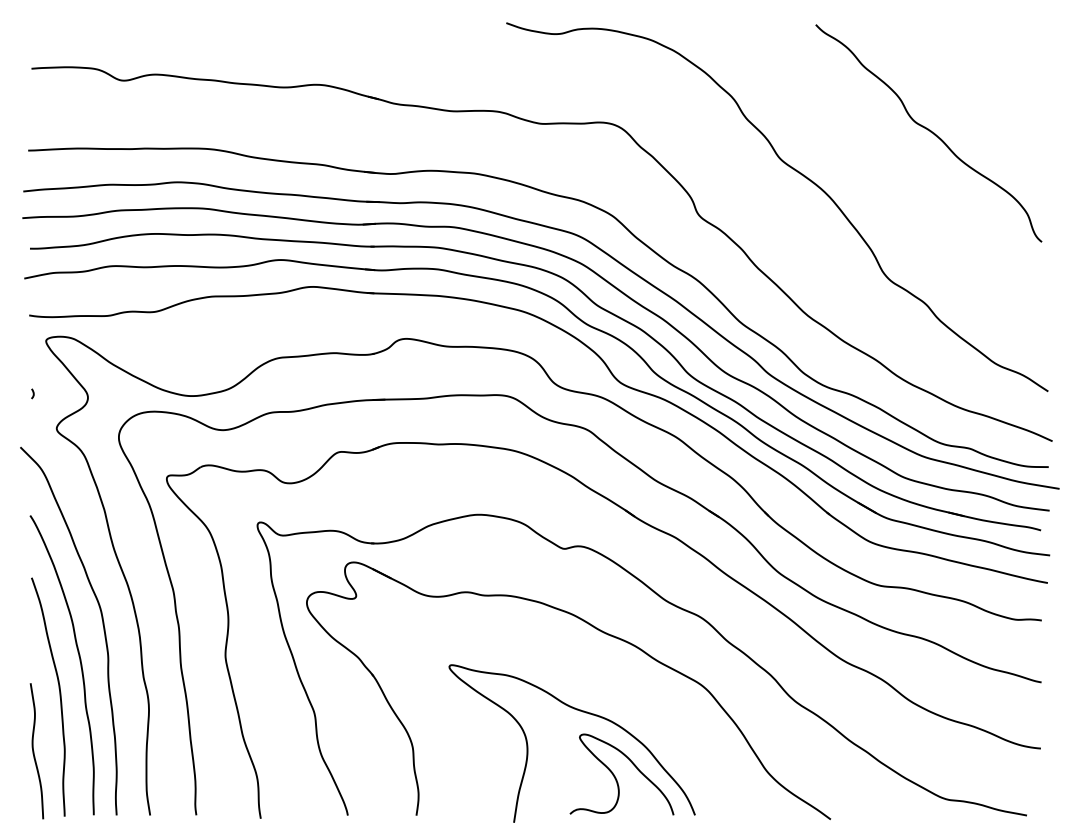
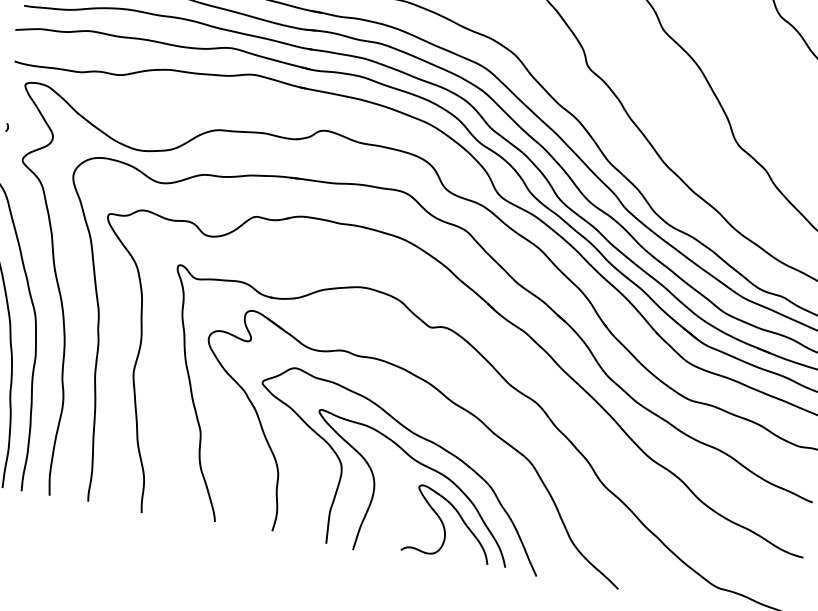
curve: (568, 678) -> (417, 436), added

